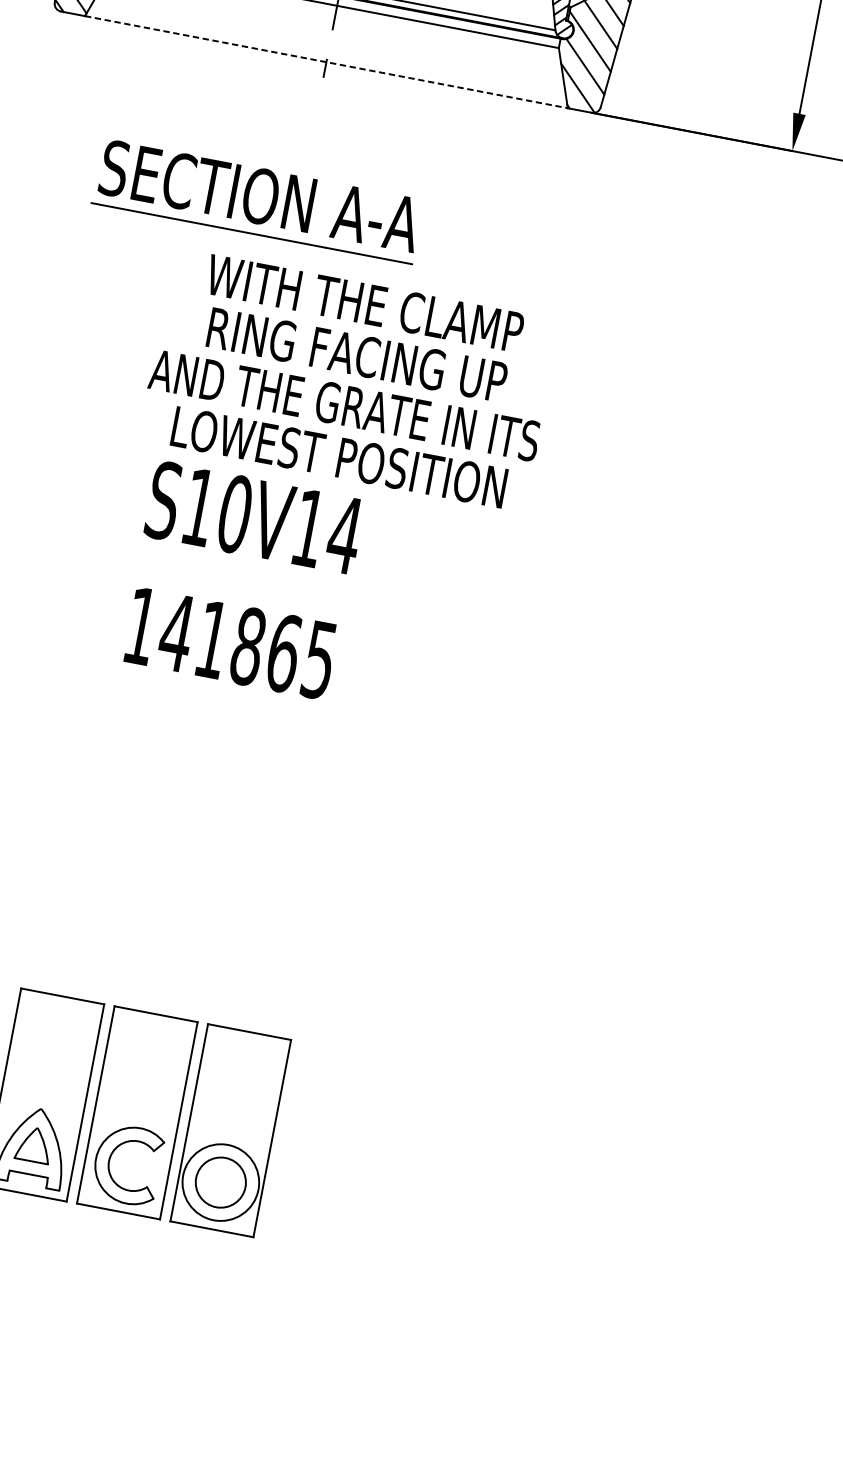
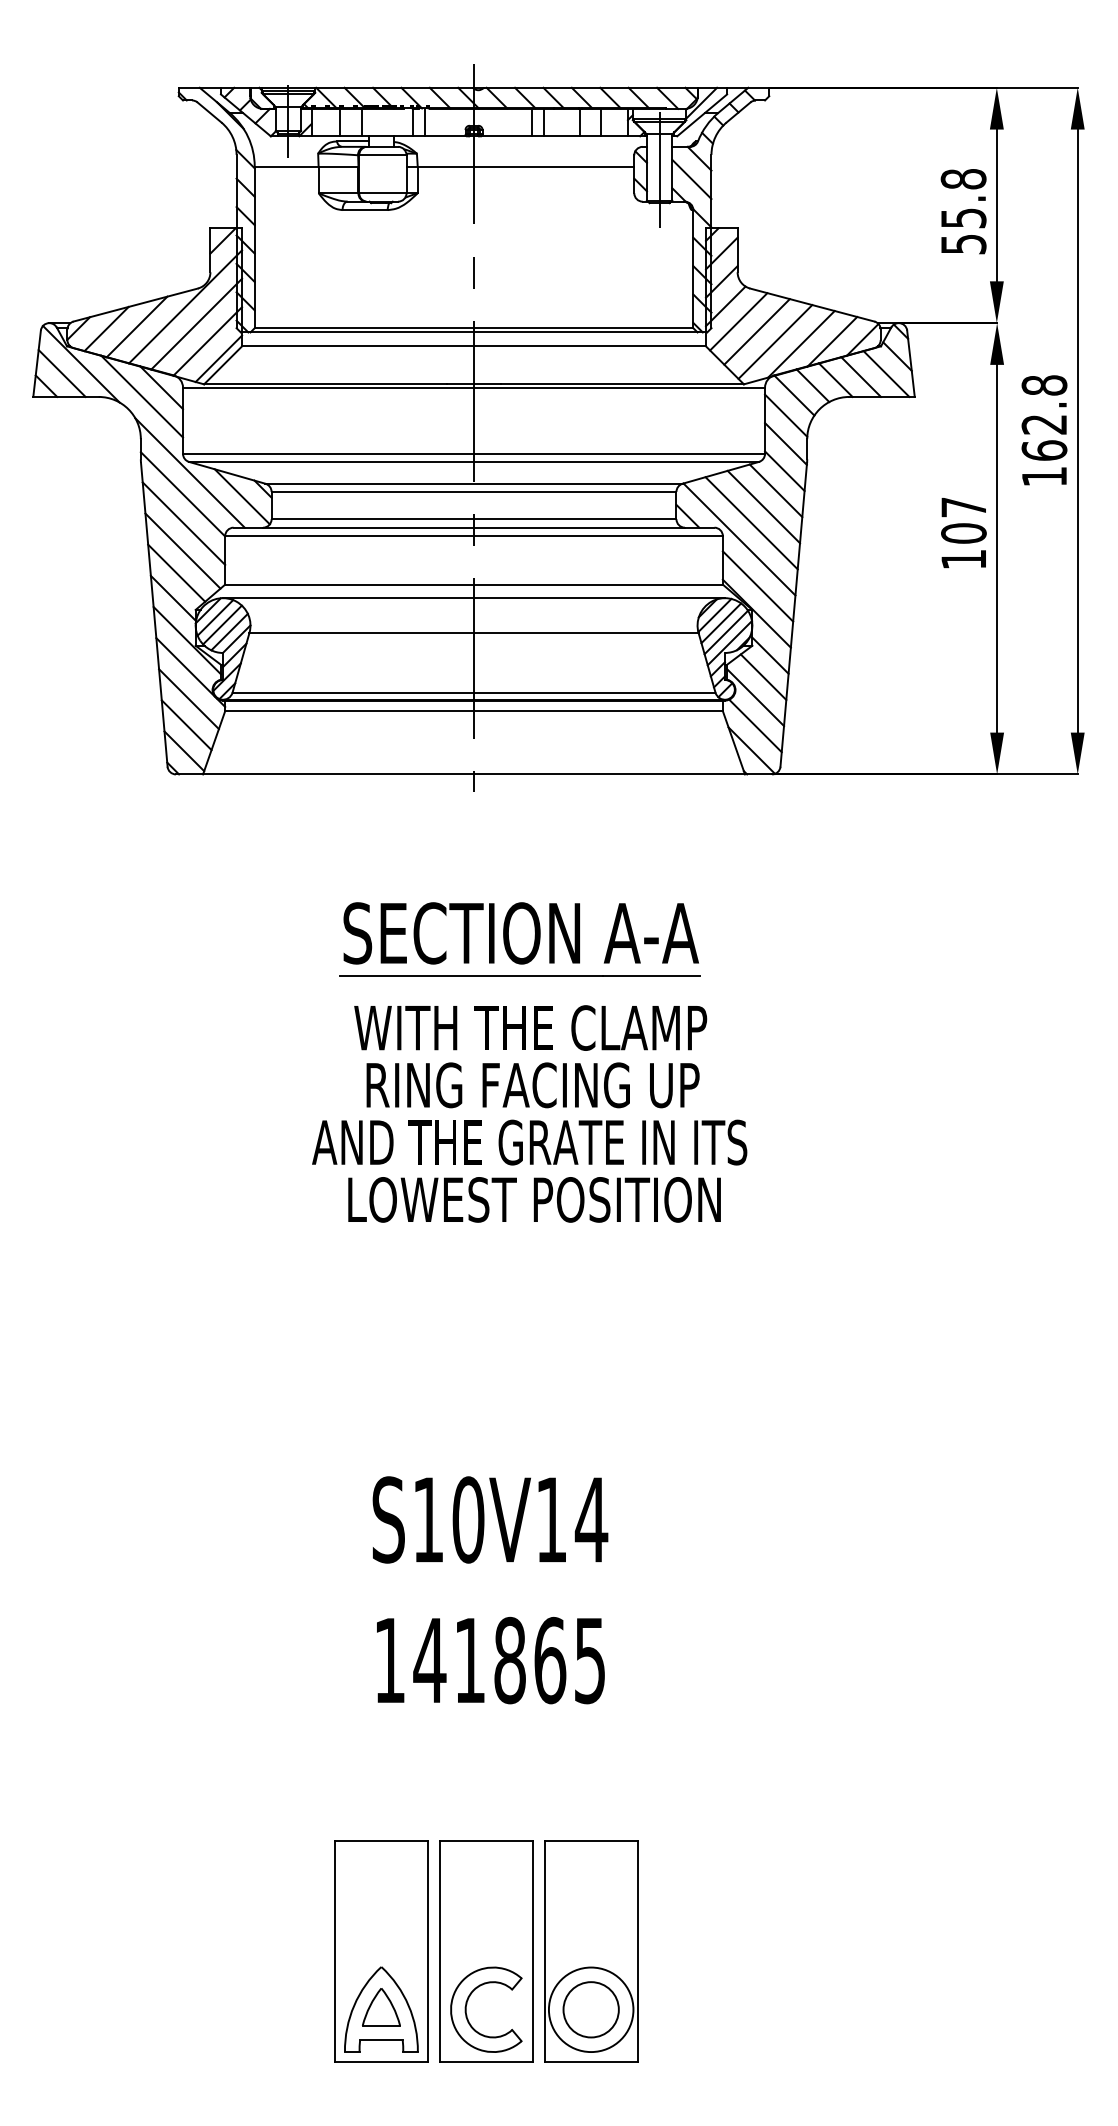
line: (326, 62) -> (474, 774), dashed -> solid
part: (257, 201) -> (519, 939), moved
text: (349, 379) -> (529, 1113), moved
text: (242, 580) -> (490, 1590), moved

